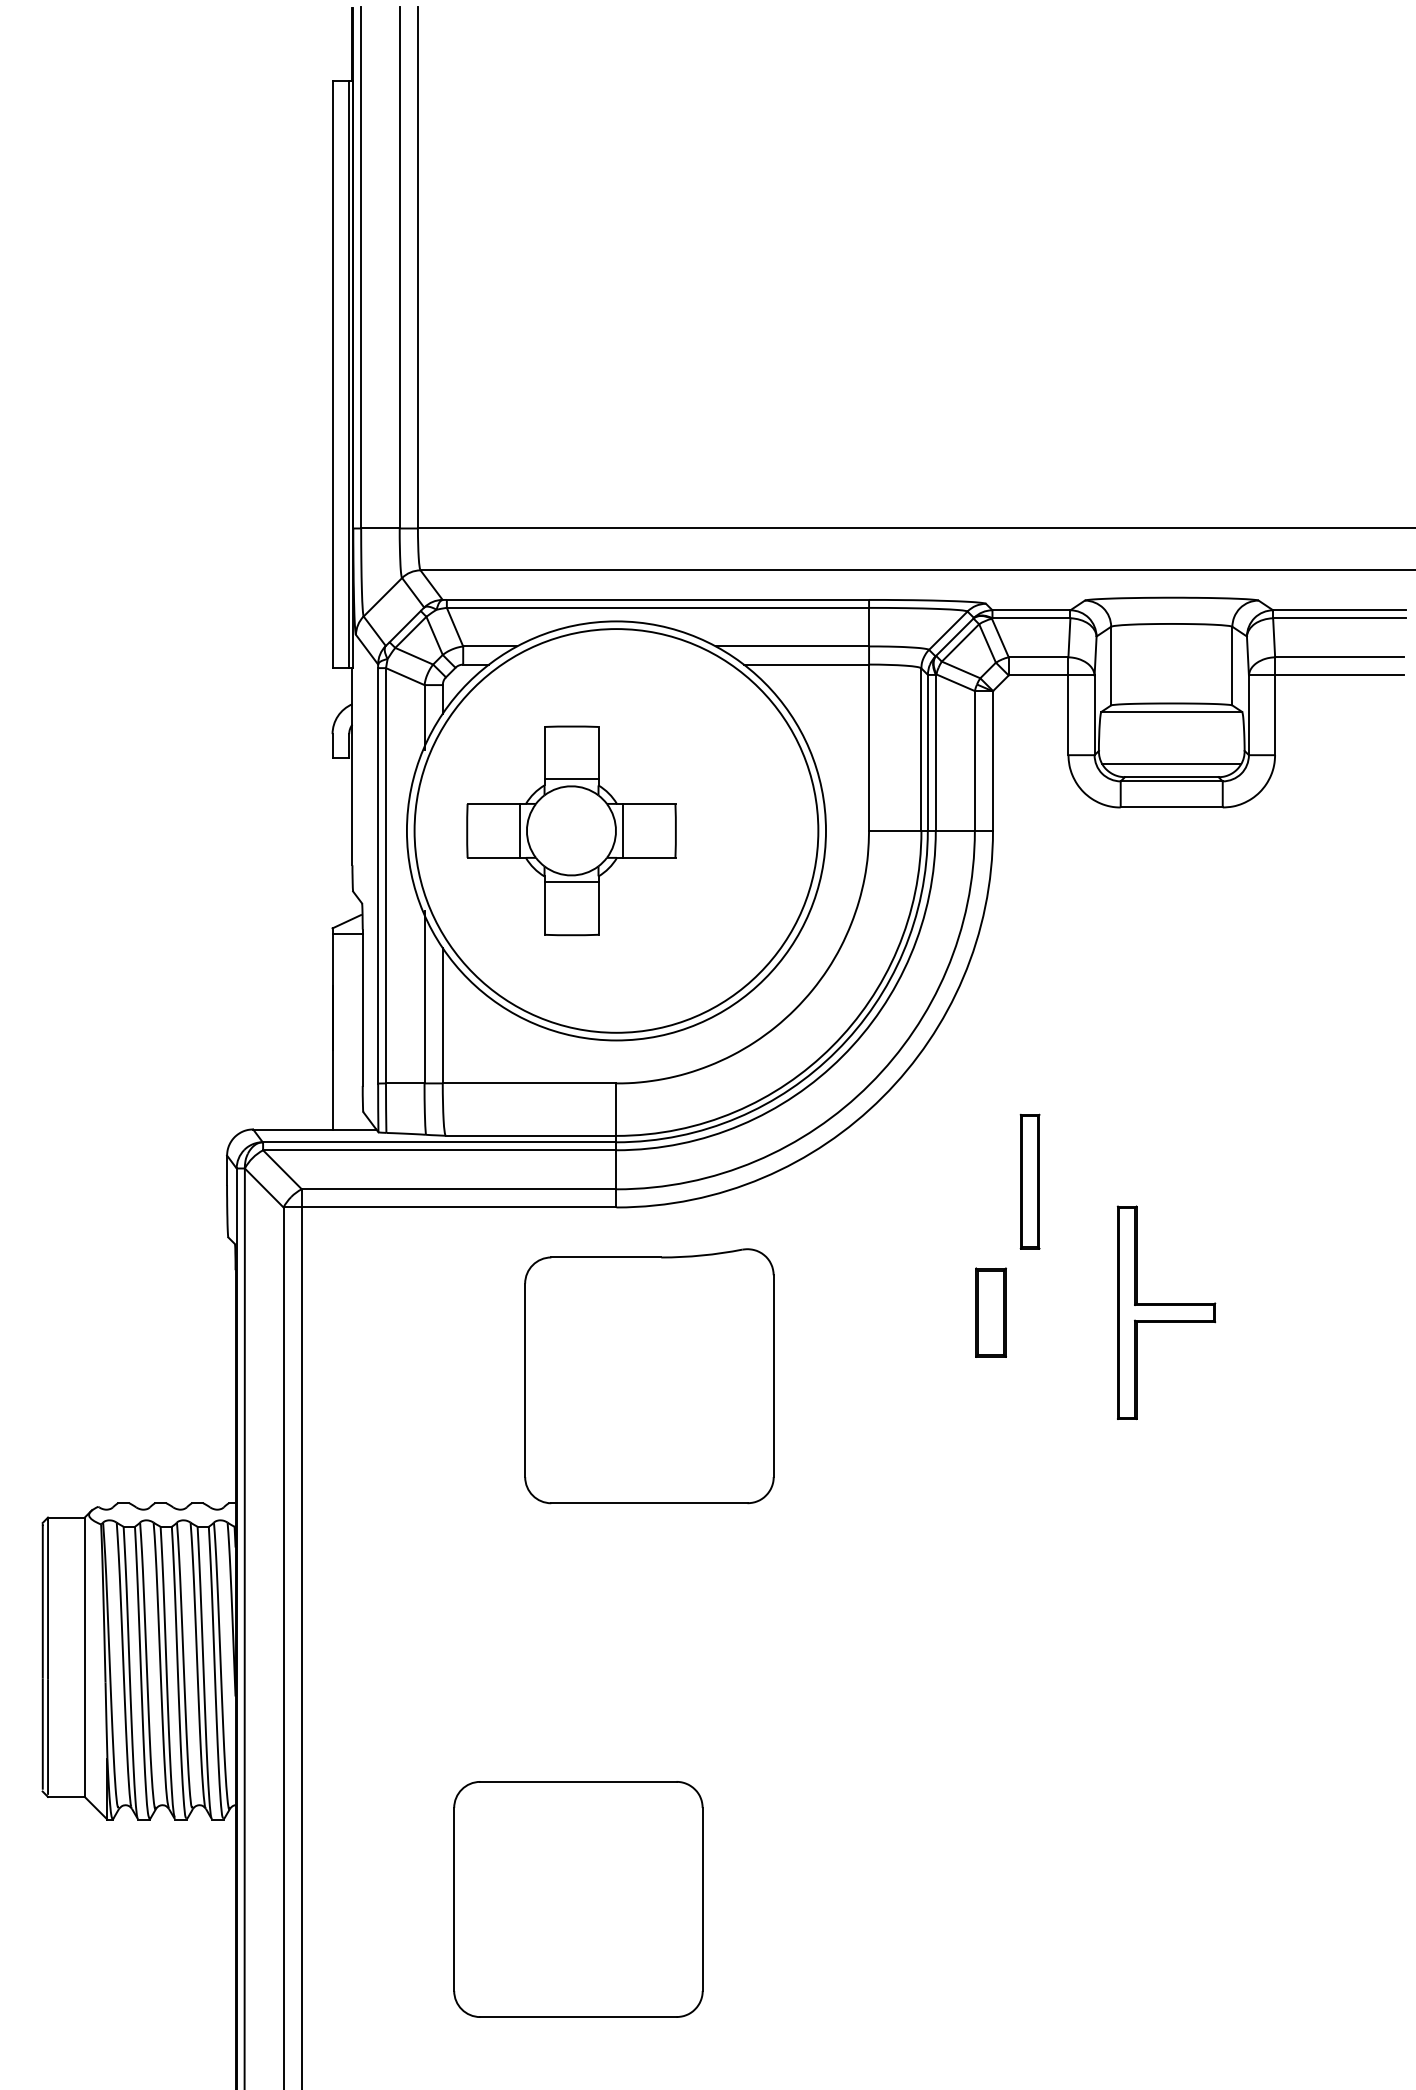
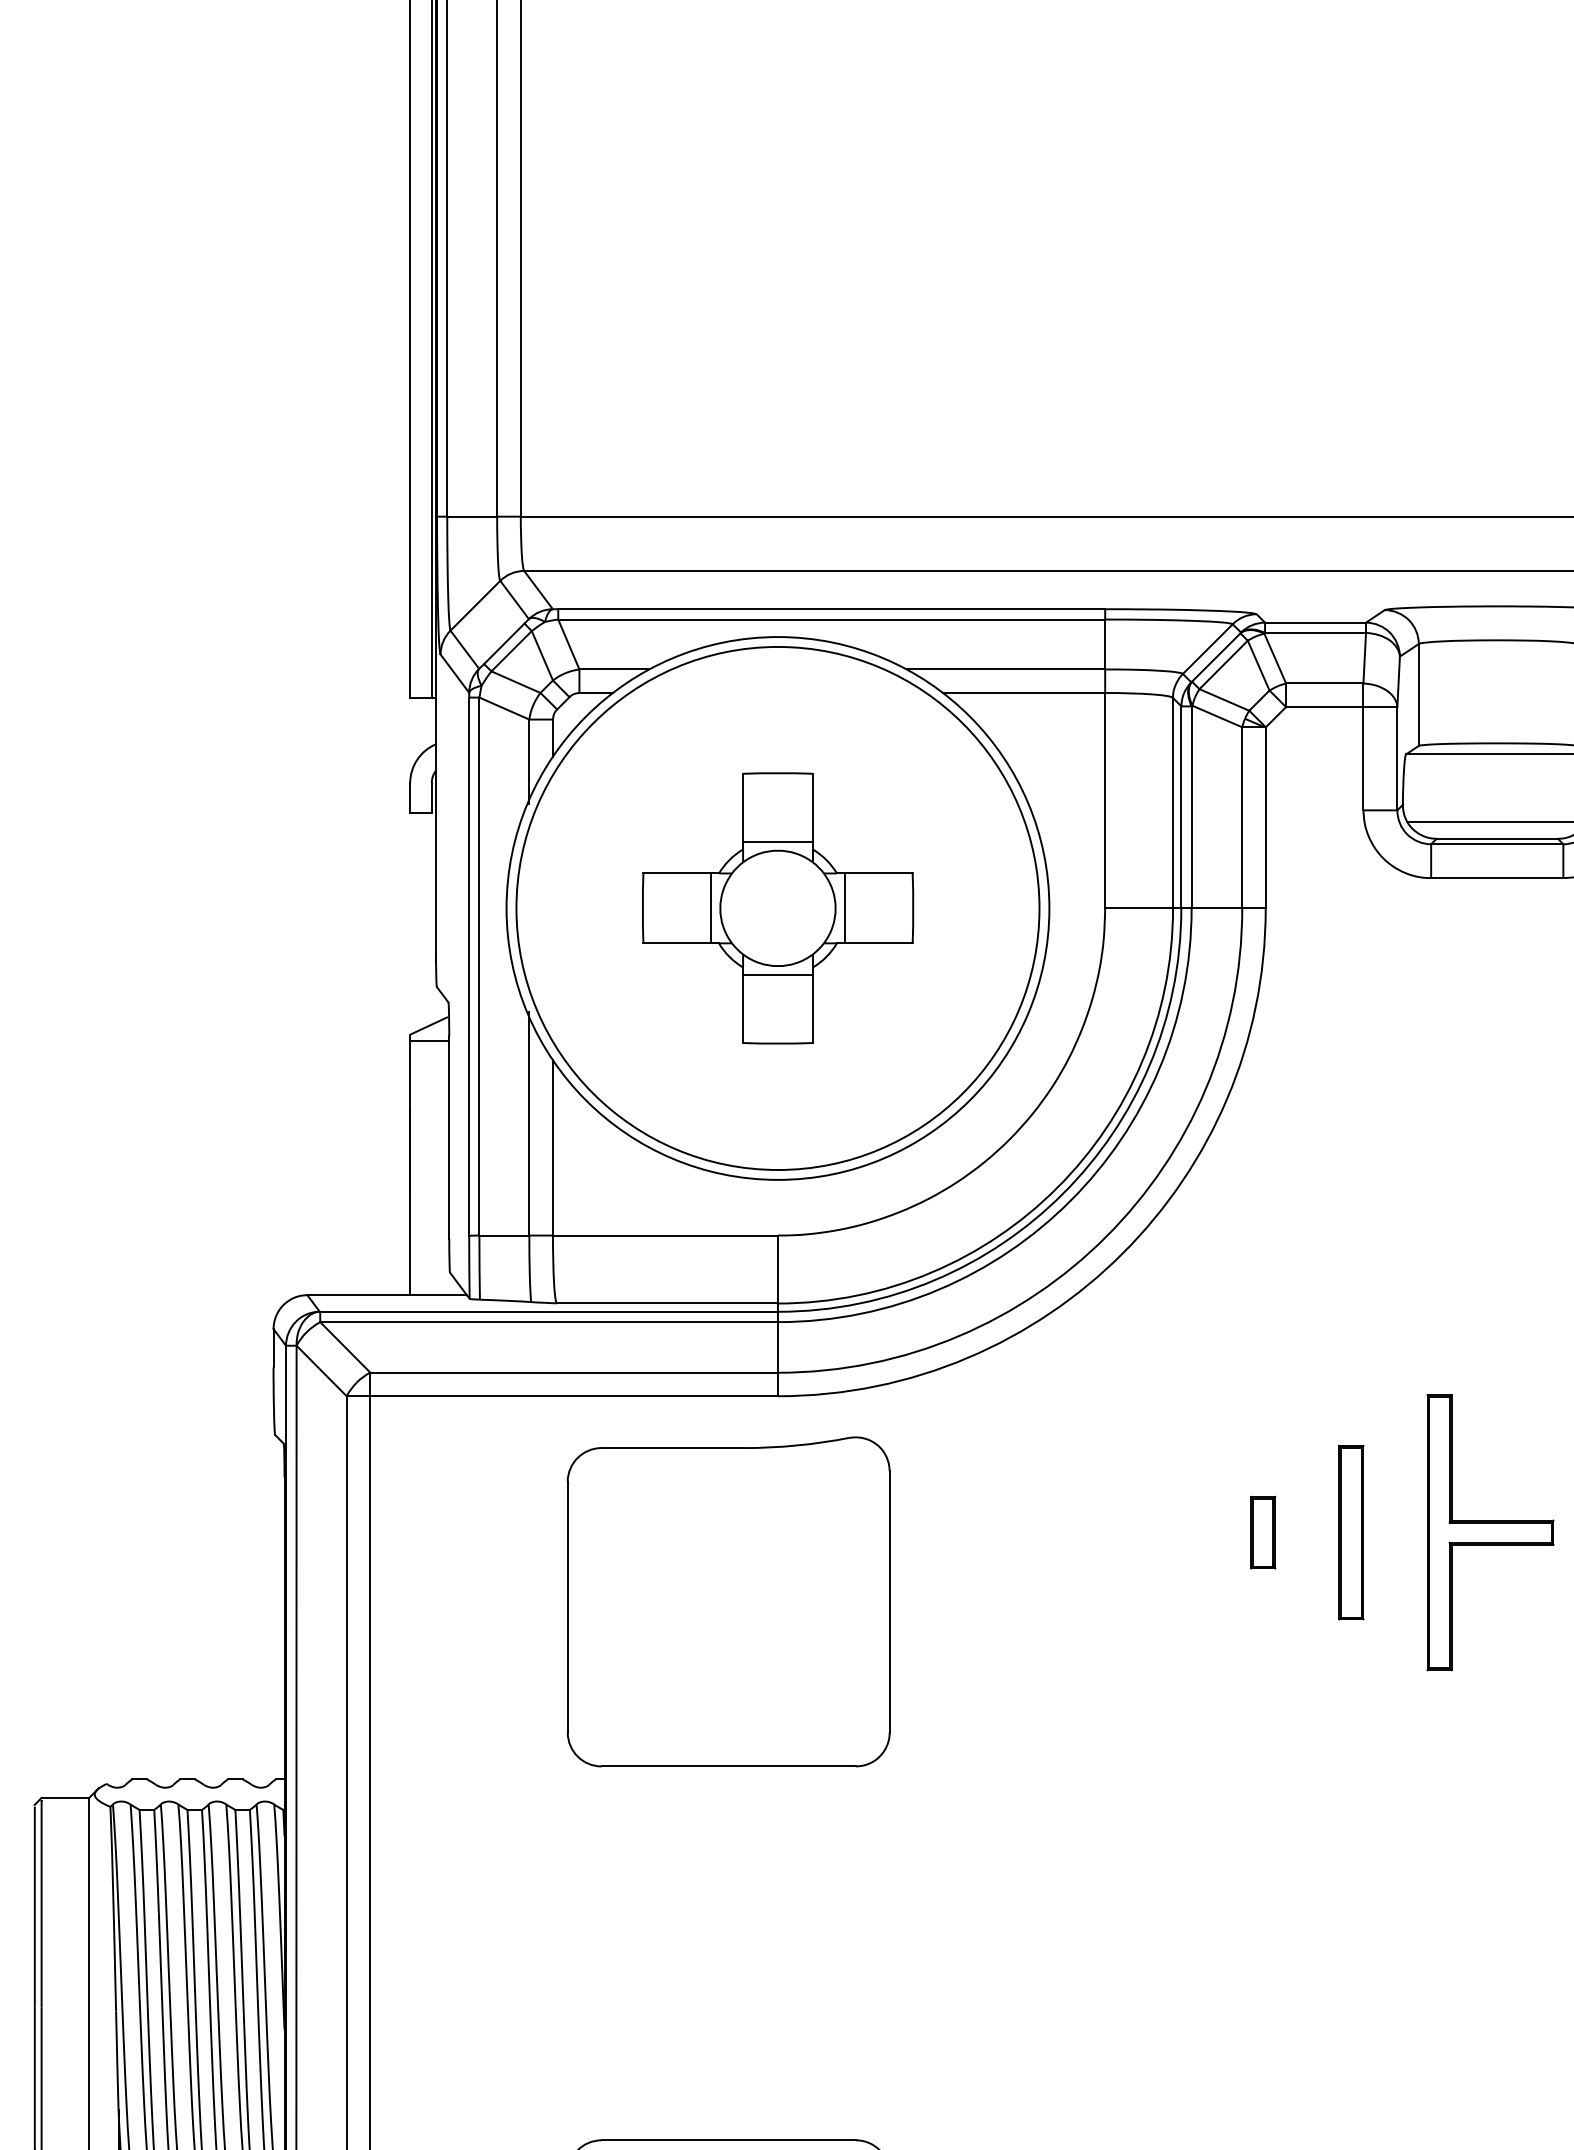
part: (571, 830) -> (778, 907), moved
part: (1029, 1181) -> (1350, 1532), moved
part: (990, 1312) -> (1262, 1532), size x0.62
part: (649, 1376) -> (728, 1602), moved

